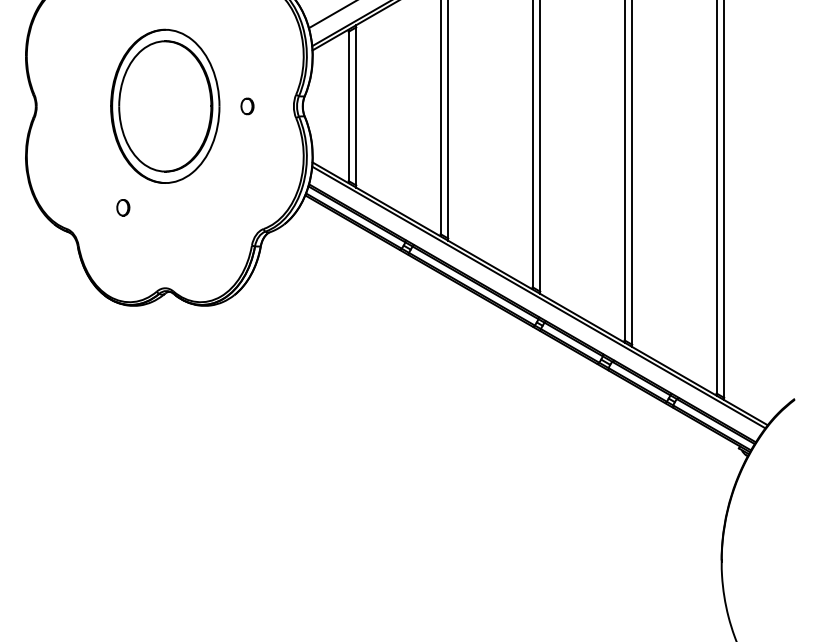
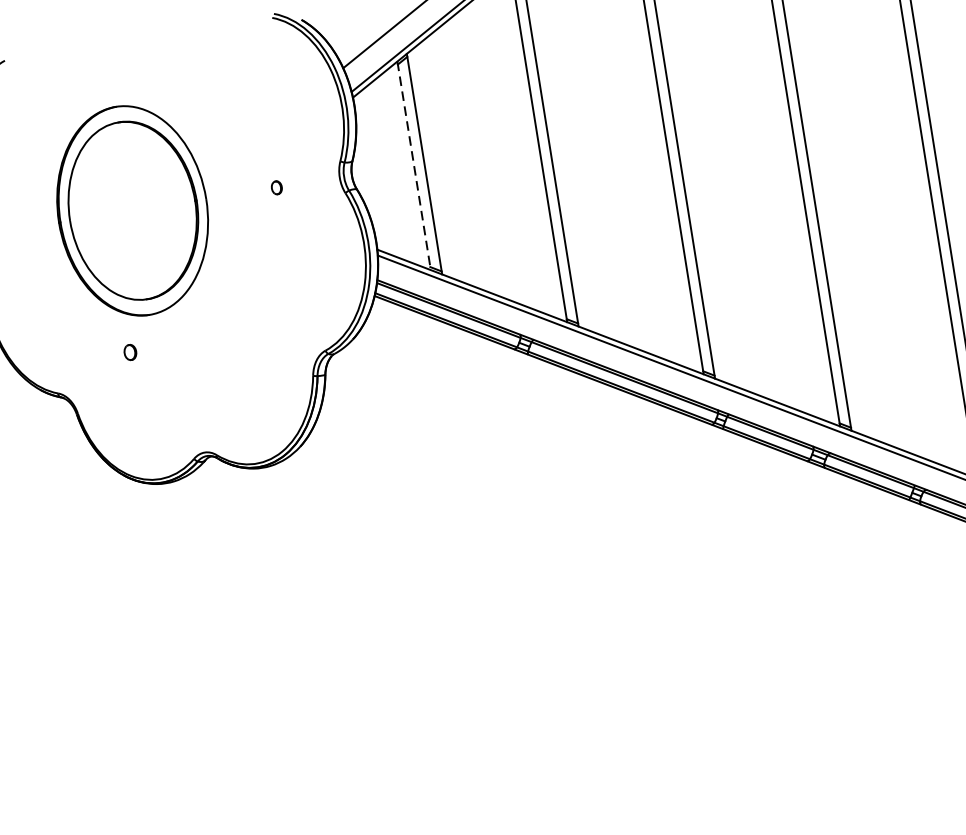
part: (165, 105) -> (132, 209), moved
part: (247, 106) -> (276, 187), size x0.6
line: (348, 106) -> (413, 165), solid -> dashed
part: (123, 207) -> (130, 351), size x0.7

